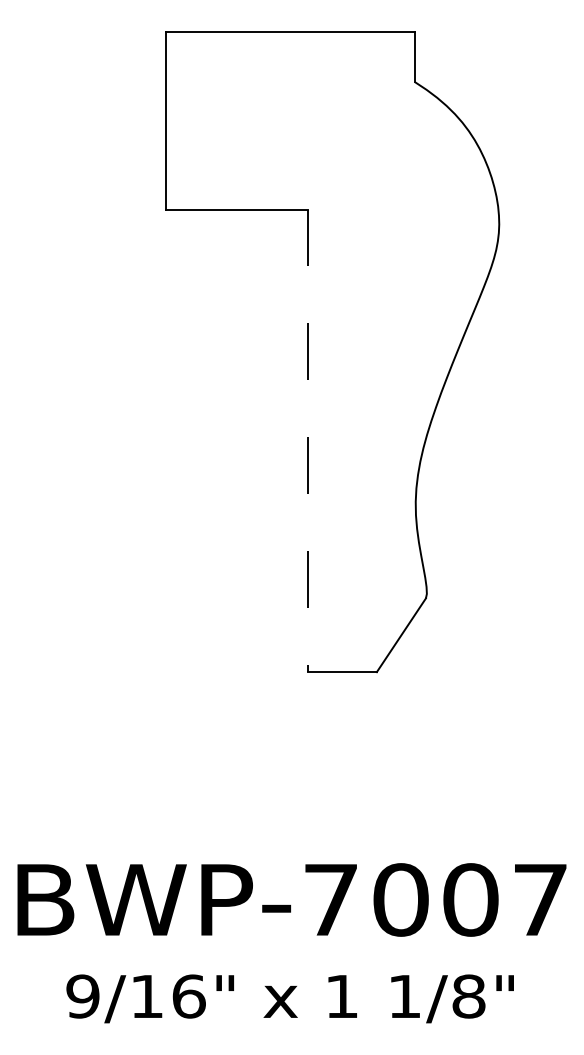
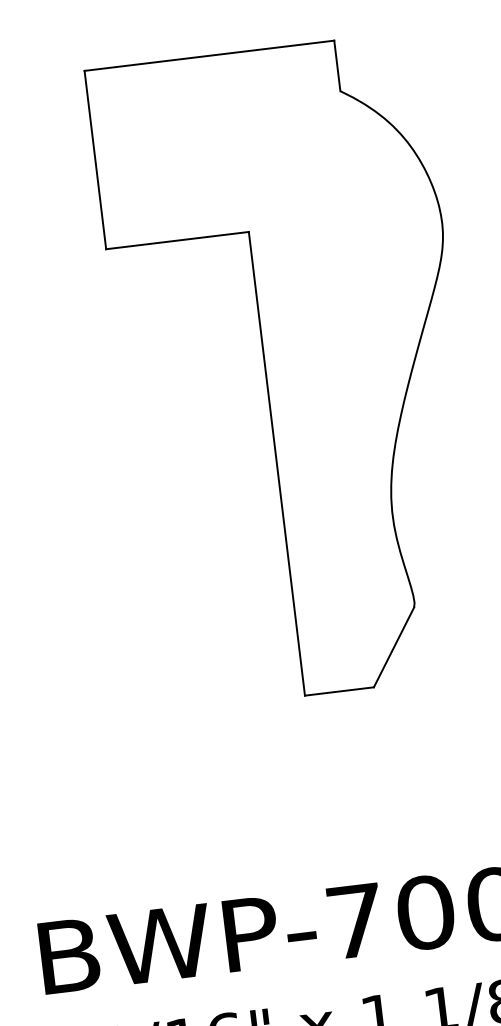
line: (308, 441) -> (277, 464), dashed -> solid

